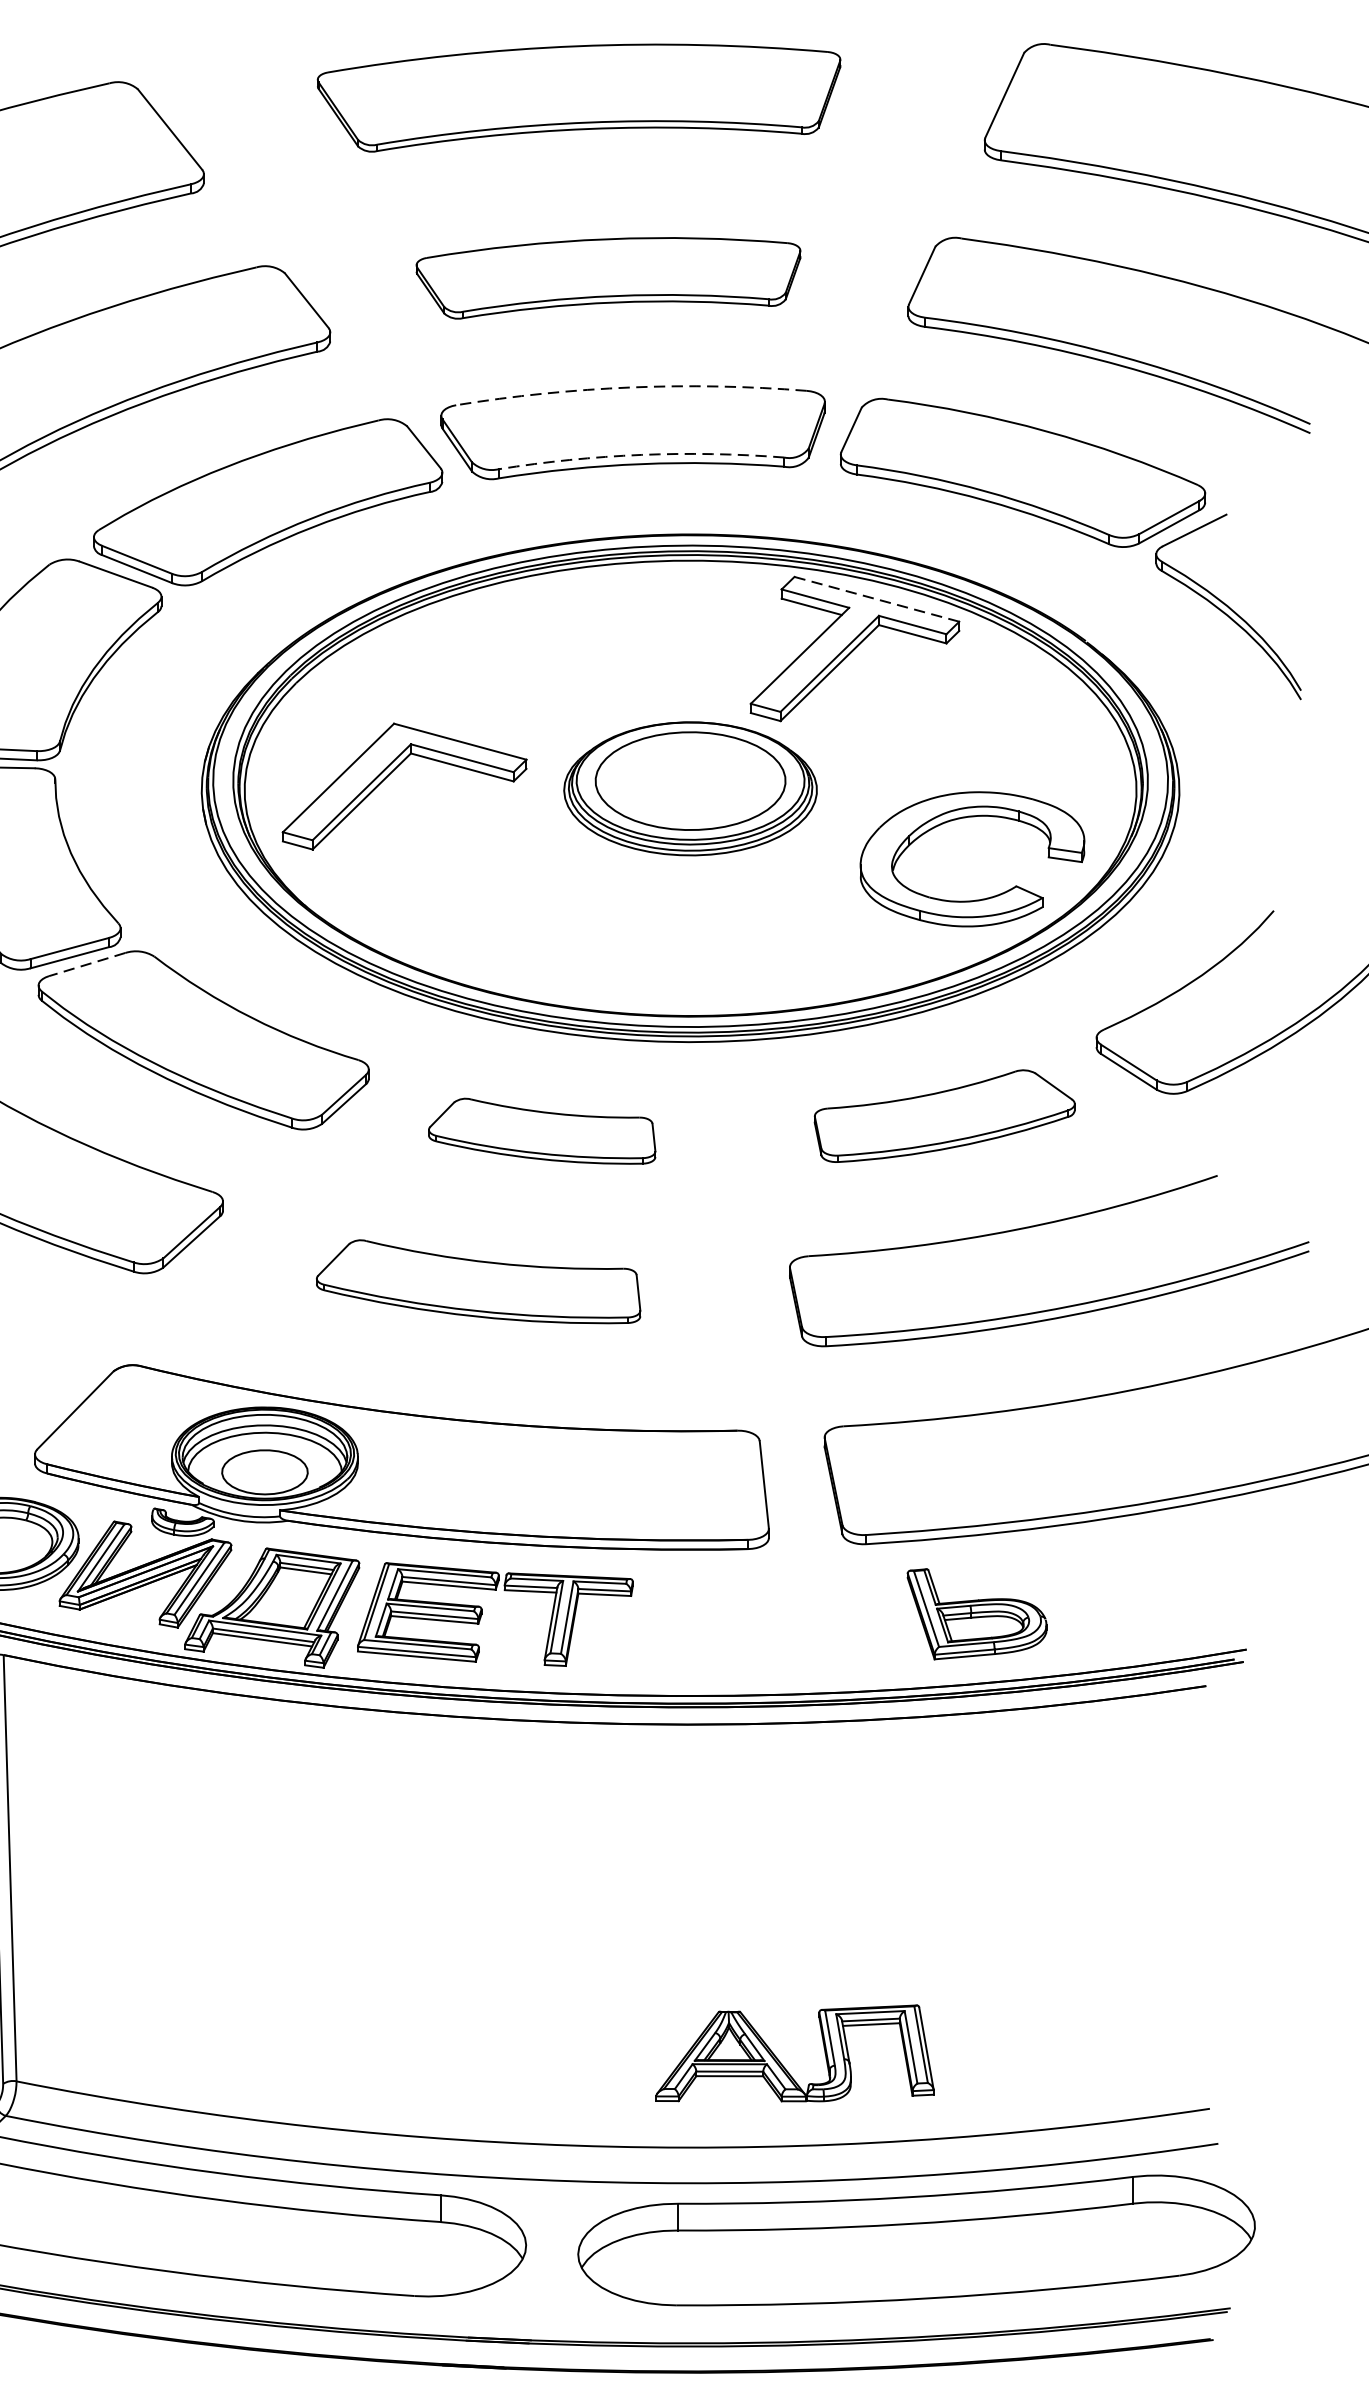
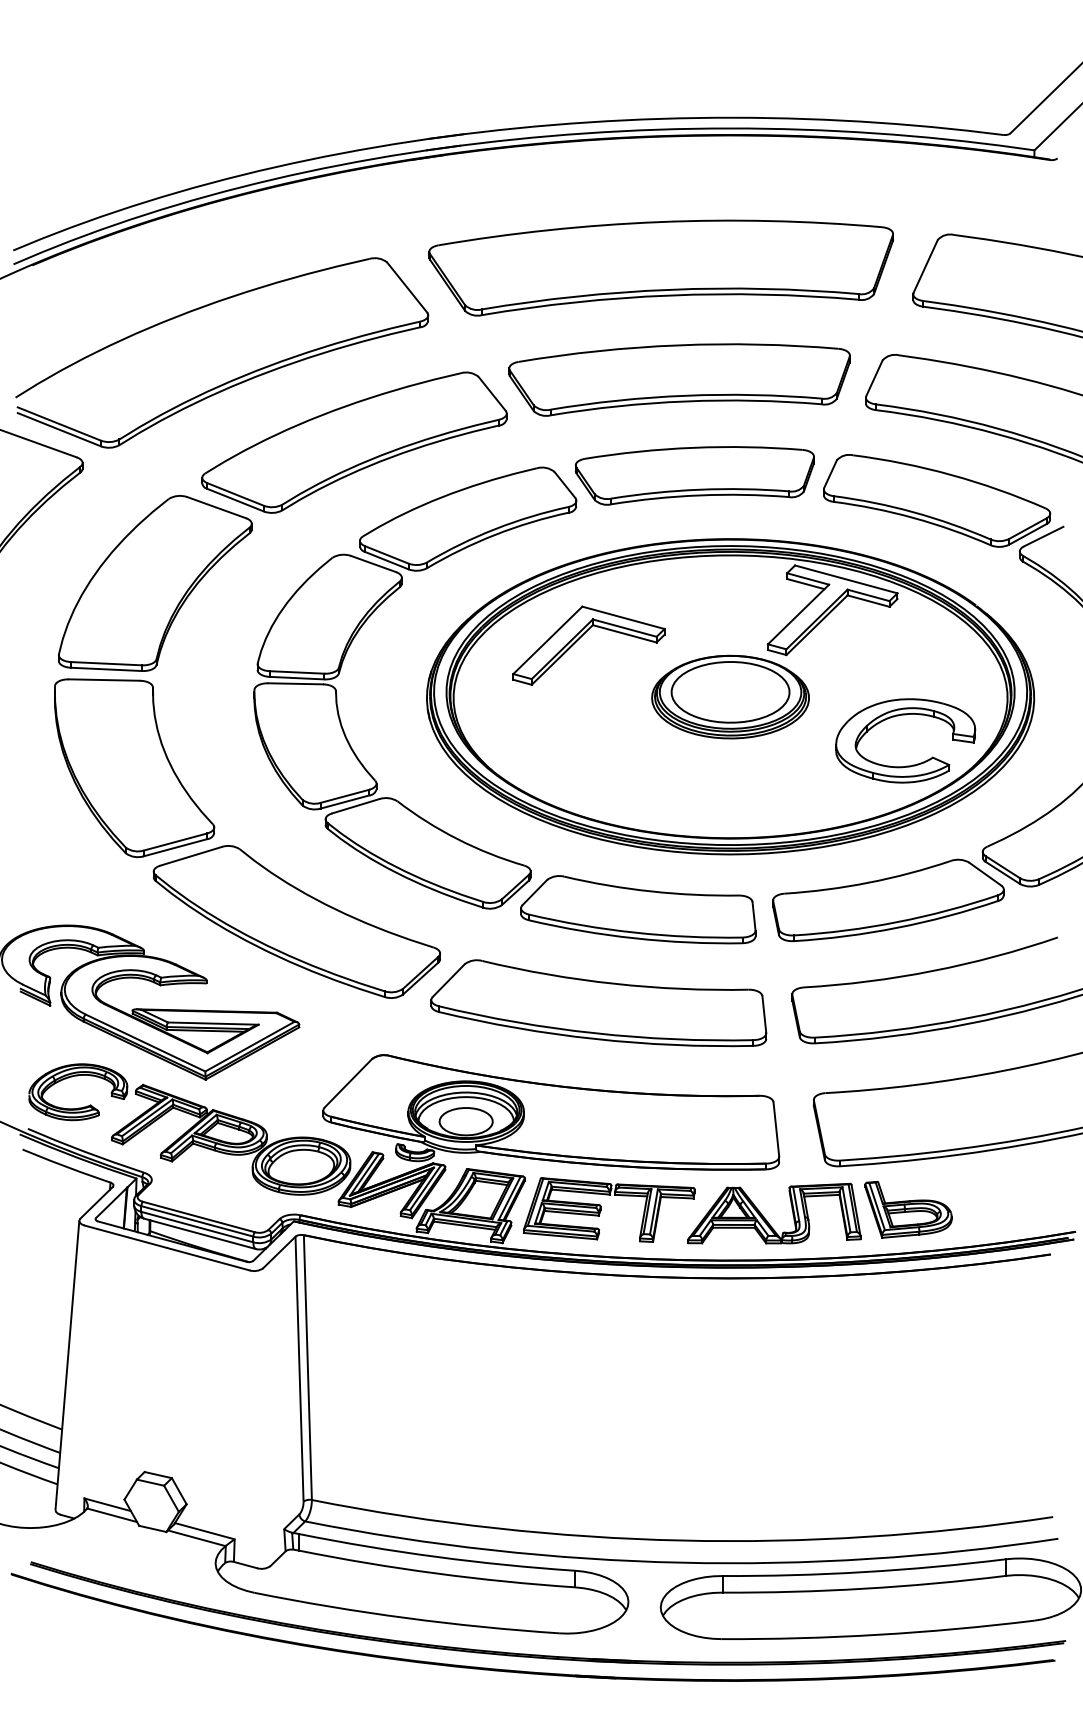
part: (579, 97) -> (661, 267), size x1.43
part: (608, 277) -> (679, 379), size x1.43
arc: (630, 386) -> (693, 447), dashed -> solid
arc: (640, 454) -> (699, 489), dashed -> solid
line: (877, 599) -> (846, 579), dashed -> solid
part: (392, 773) -> (581, 637), moved
line: (86, 964) -> (355, 806), dashed -> solid
part: (944, 1116) -> (888, 900), size x1.43
part: (542, 1130) -> (638, 909), size x1.67
part: (477, 1282) -> (598, 1003), size x1.67
part: (783, 2064) -> (767, 1220), moved

